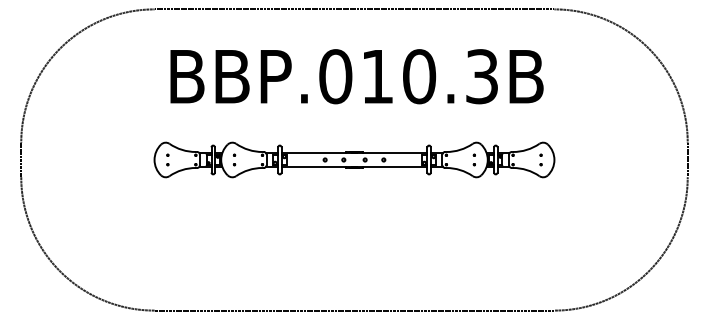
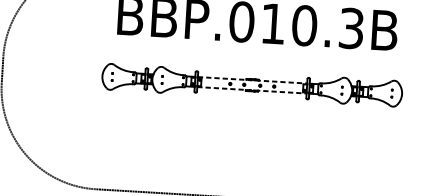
line: (354, 153) -> (252, 80), solid -> dashed
line: (354, 166) -> (251, 90), solid -> dashed

